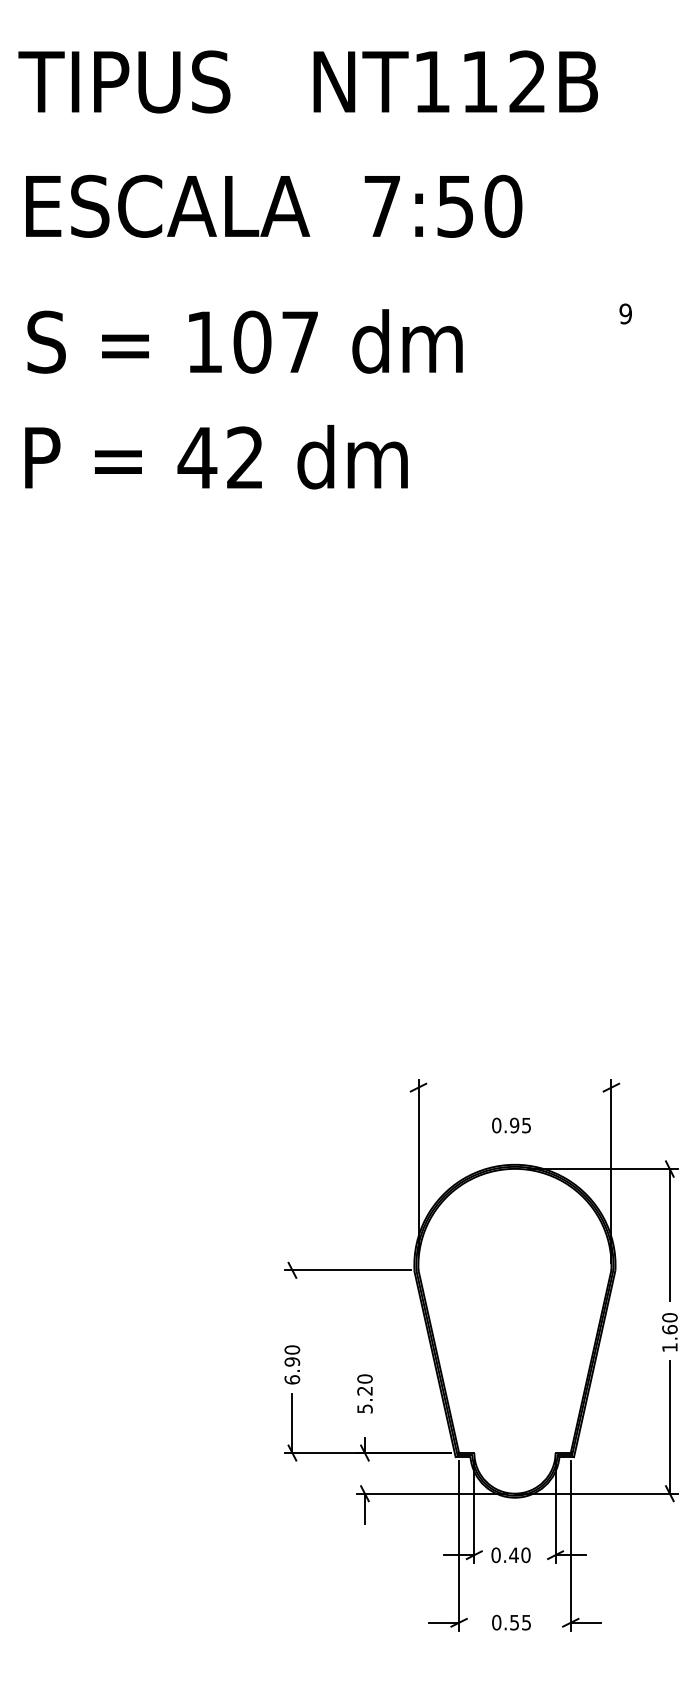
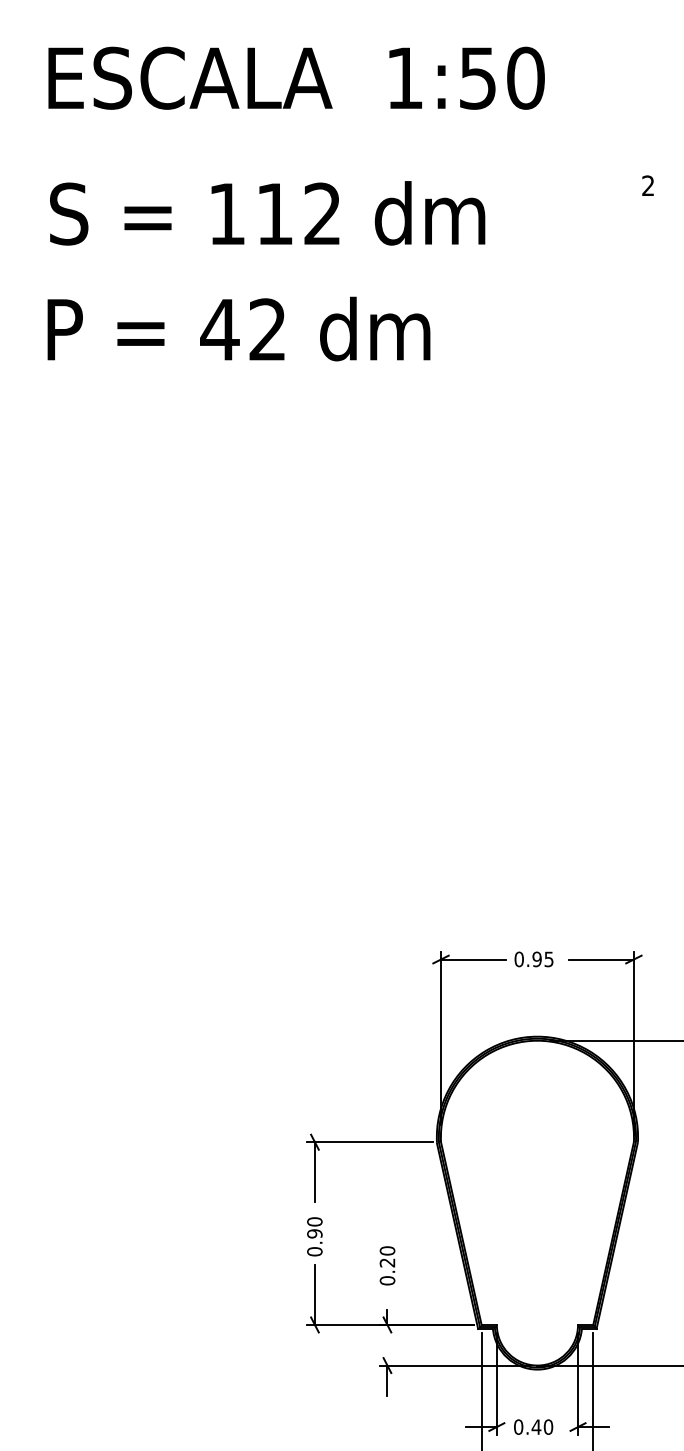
text: (381, 206) -> (404, 78), 7:50 -> 1:50
text: (625, 313) -> (648, 185), 9 -> 2
text: (275, 341) -> (298, 213), 107 -> 112
line: (450, 1087) -> (473, 959), added
line: (578, 1087) -> (601, 959), added
text: (511, 1125) -> (534, 959), moved
line: (292, 1300) -> (315, 1172), added
text: (291, 1379) -> (314, 1251), 6.90 -> 0.90
text: (364, 1408) -> (387, 1280), 5.20 -> 0.20

